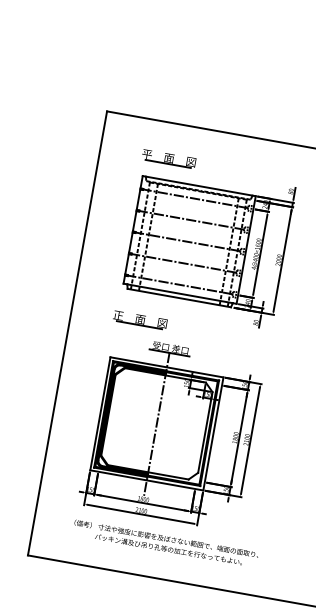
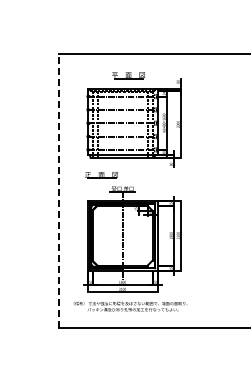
part: (168, 158) -> (128, 75), moved
line: (67, 332) -> (59, 190), solid -> dashed
text: (165, 543) -> (130, 306), moved

